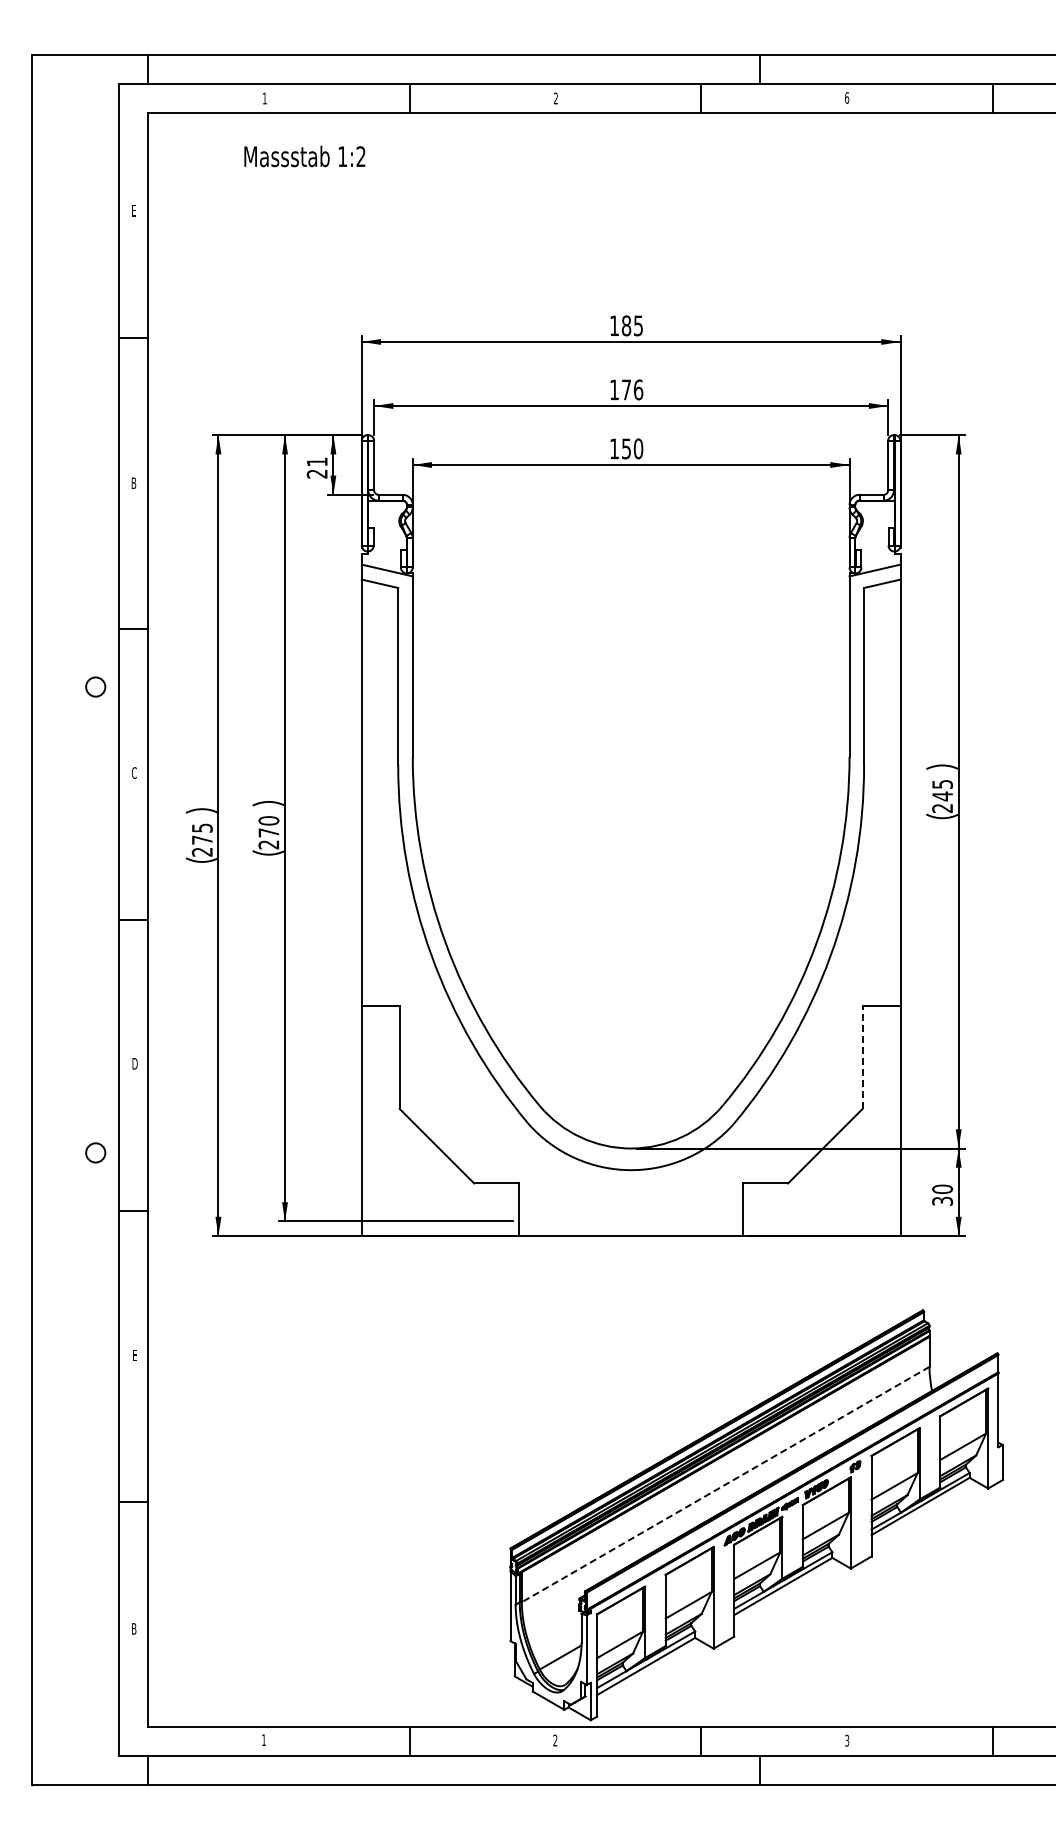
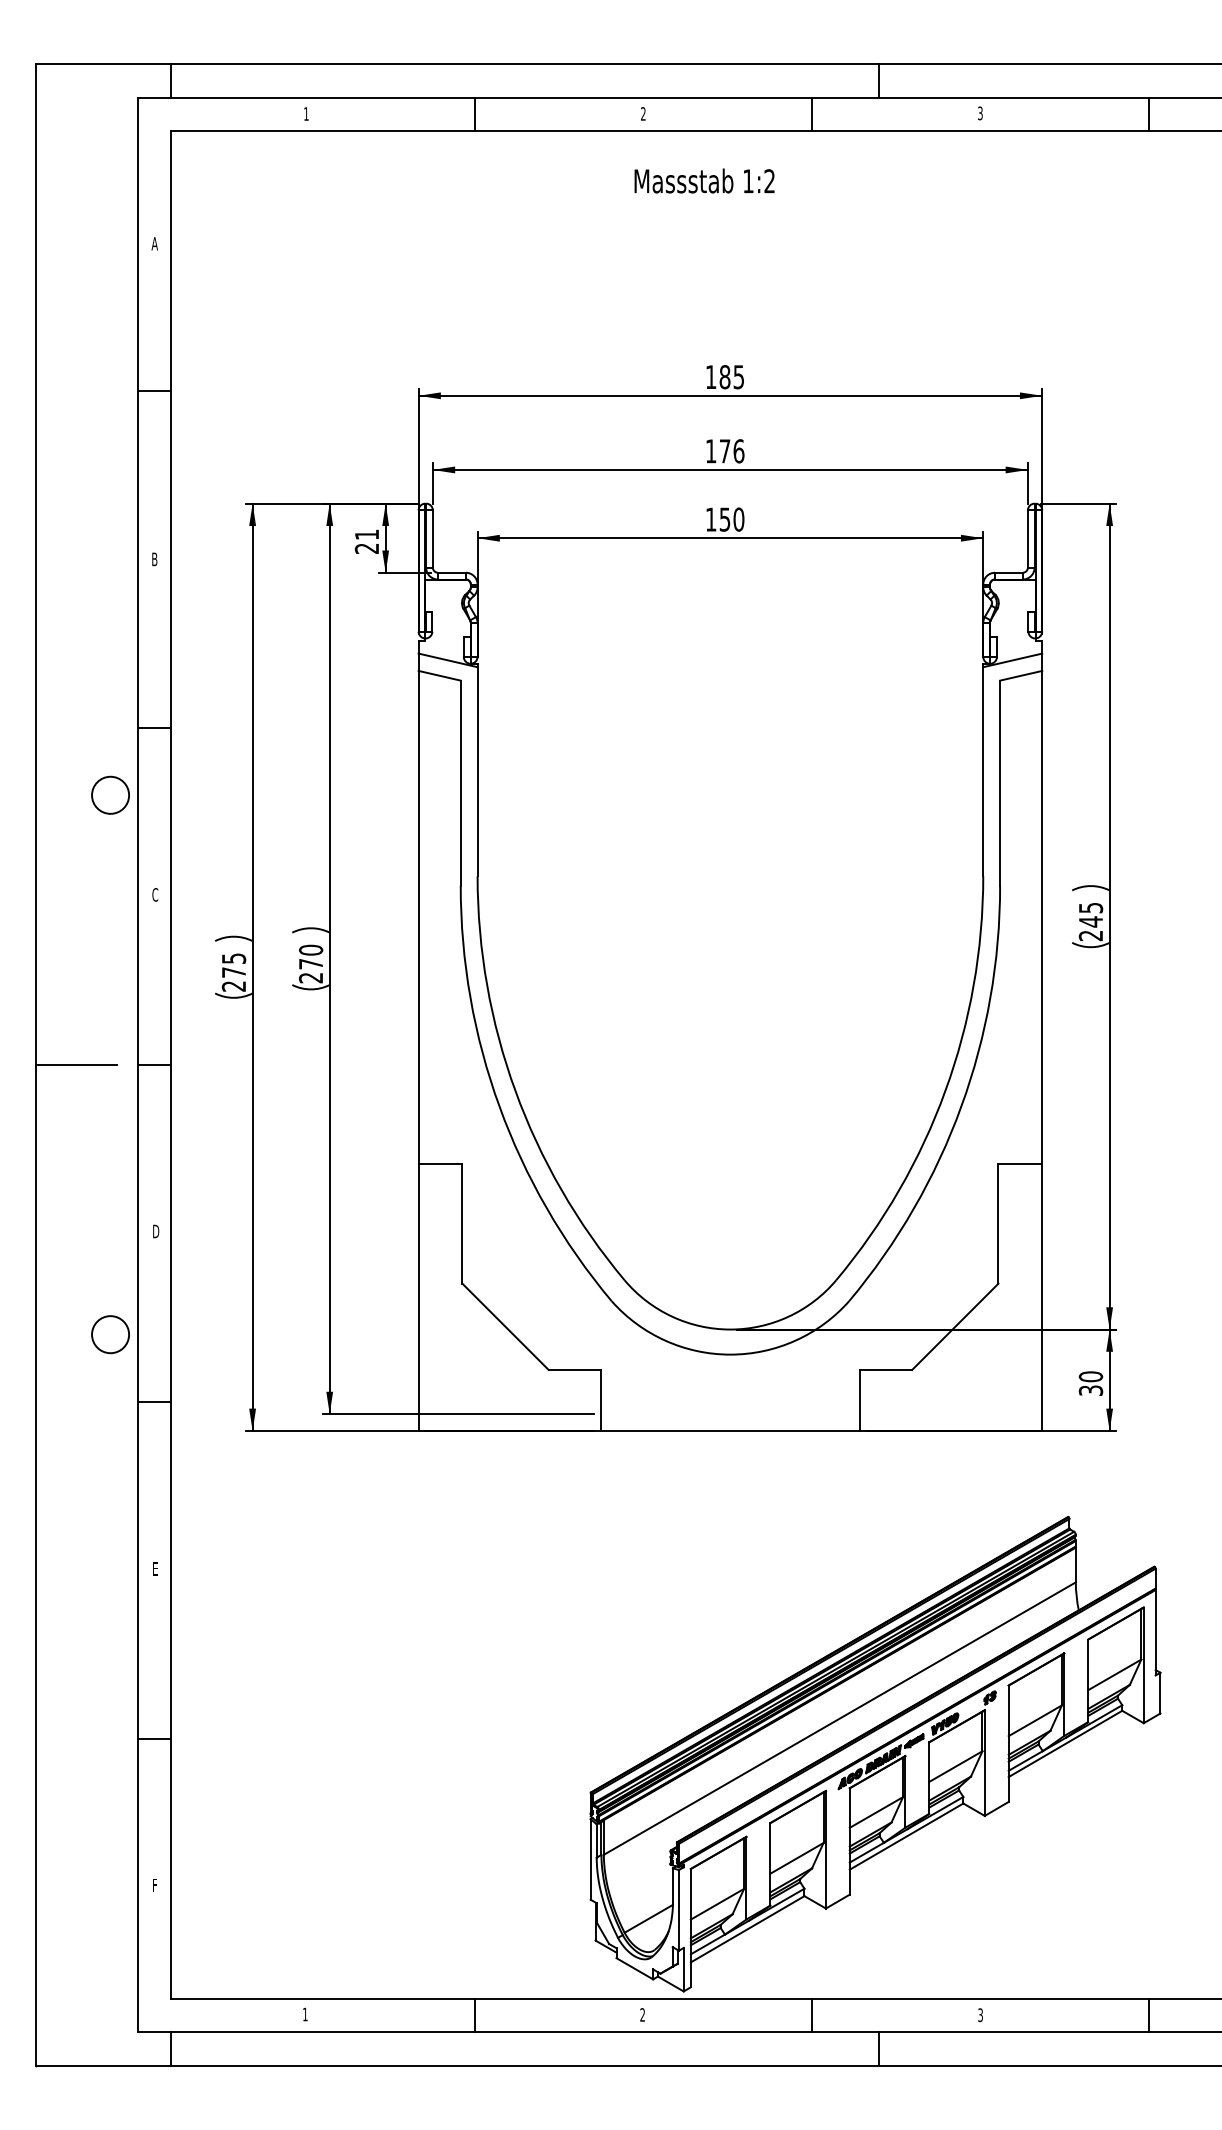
text: (847, 97) -> (980, 112), 6 -> 3
text: (304, 156) -> (704, 181), moved
text: (133, 210) -> (154, 243), E -> A
circle: (95, 687) -> (110, 795), size x1.67
line: (66, 920) -> (76, 1065), added
line: (862, 1057) -> (998, 1224), dashed -> solid
circle: (95, 1152) -> (110, 1334), size x1.67
line: (725, 1484) -> (839, 1718), dashed -> solid
text: (134, 1628) -> (155, 1885), B -> F

